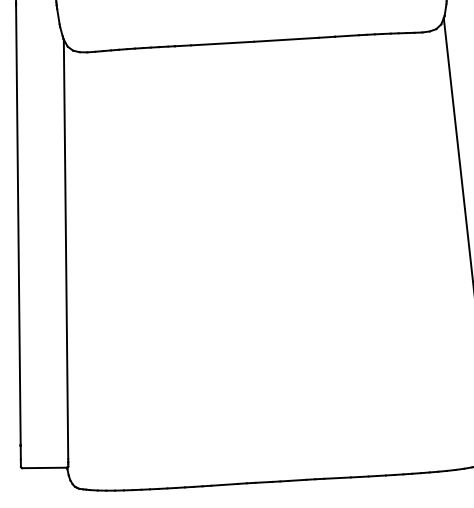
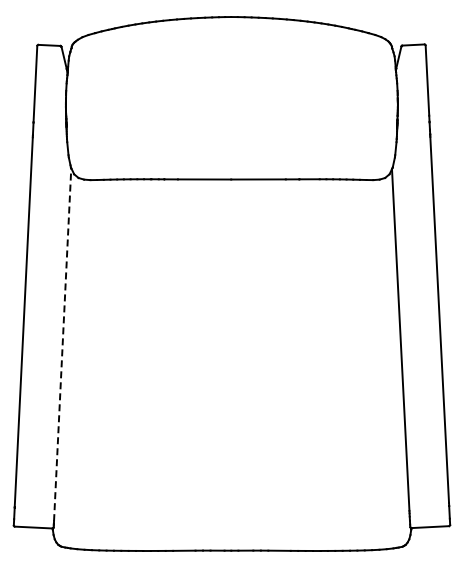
line: (65, 249) -> (62, 344), solid -> dashed

